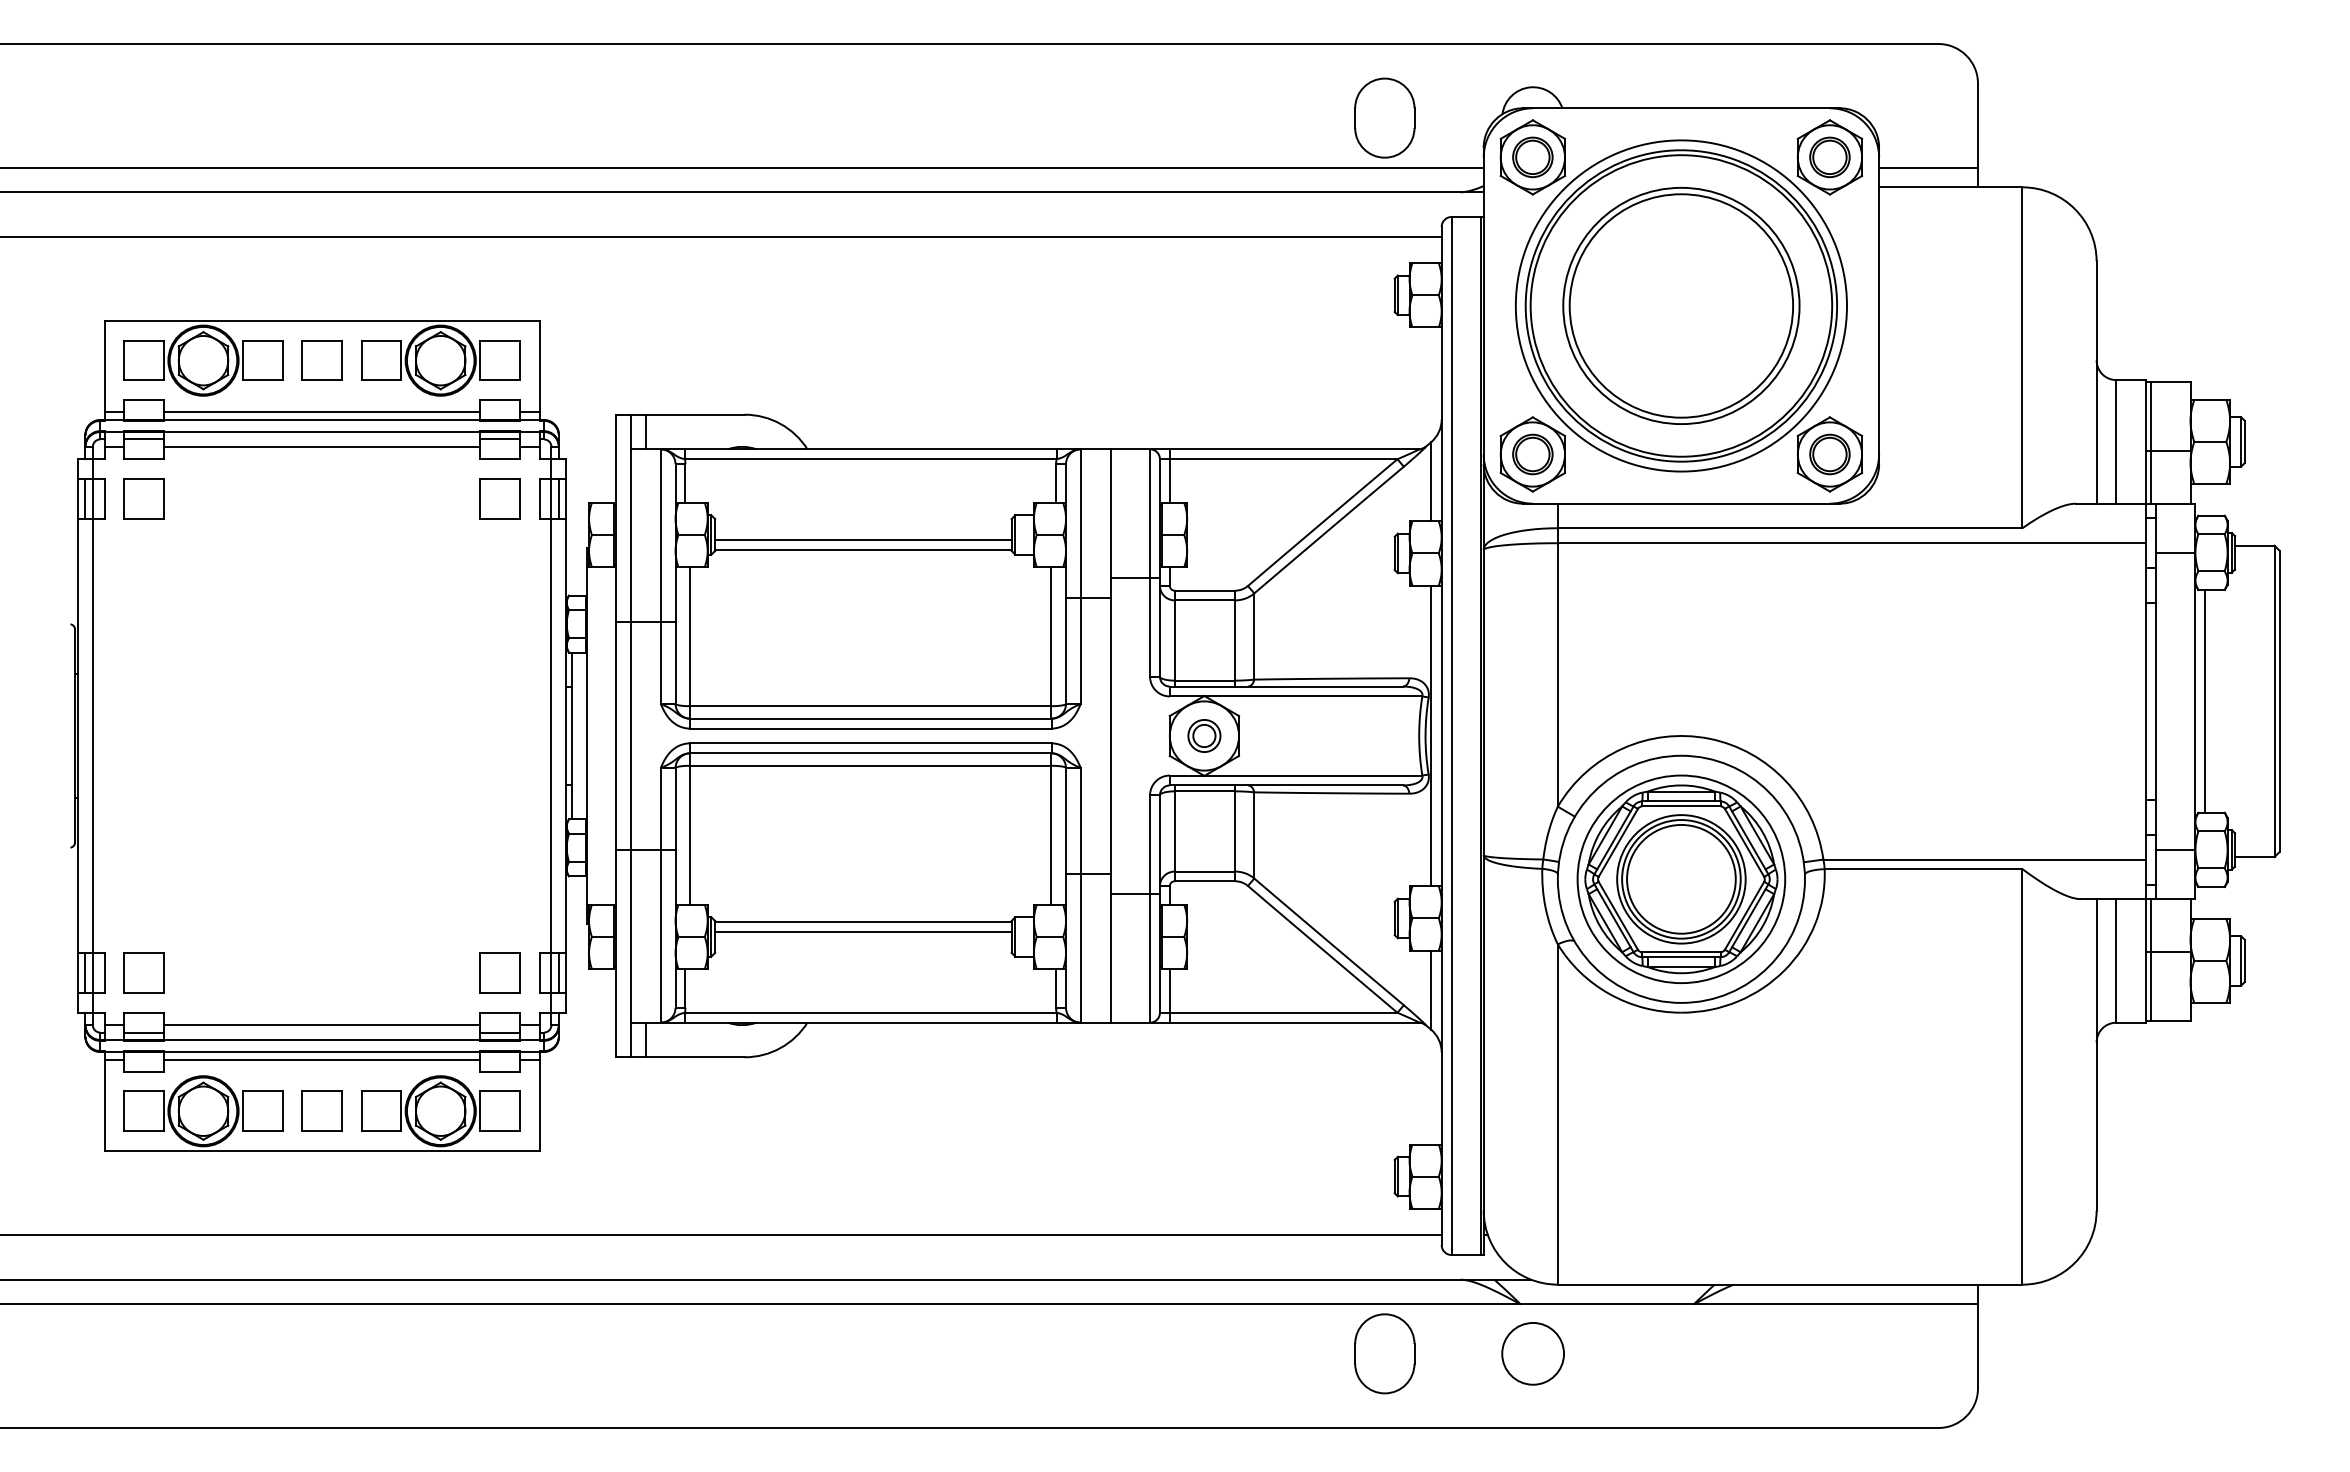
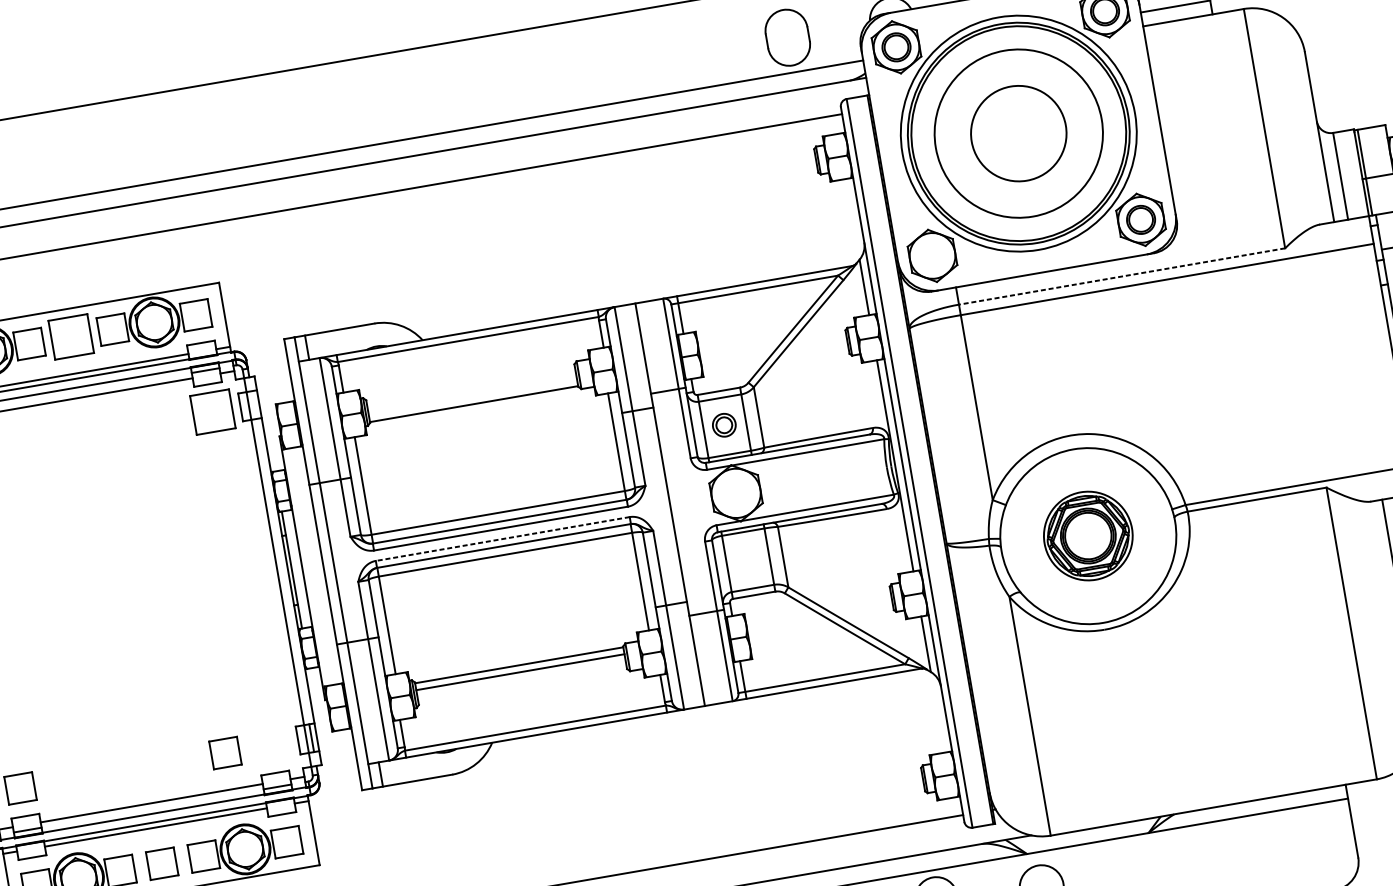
circle: (1681, 305) -> (1018, 133), size x0.6
part: (321, 360) -> (70, 336), size x1.4
part: (1532, 454) -> (932, 255), removed
part: (499, 498) -> (212, 412), size x1.4
line: (558, 498) -> (253, 404), removed
line: (1789, 528) -> (1121, 276), solid -> dashed
line: (863, 540) -> (473, 397), removed
part: (1204, 735) -> (724, 424), moved
line: (870, 743) -> (502, 539), solid -> dashed
part: (1681, 878) -> (1088, 535), size x0.6
part: (499, 972) -> (224, 752), moved

